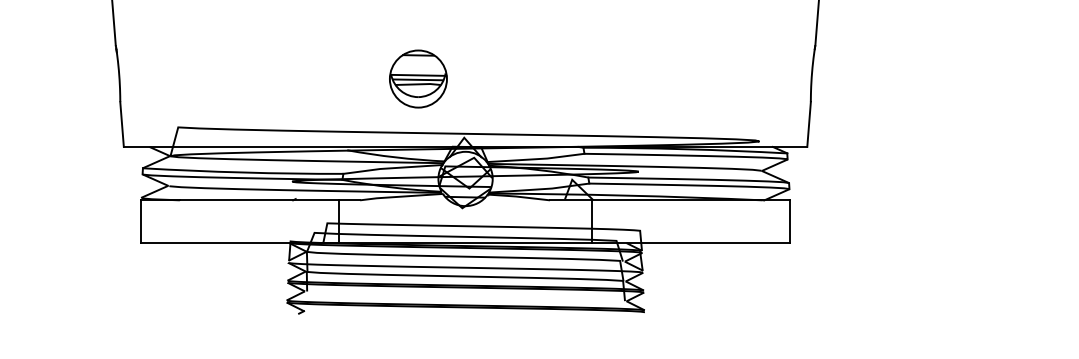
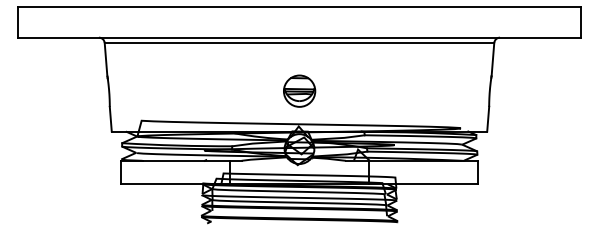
part: (418, 77) -> (299, 90), moved

